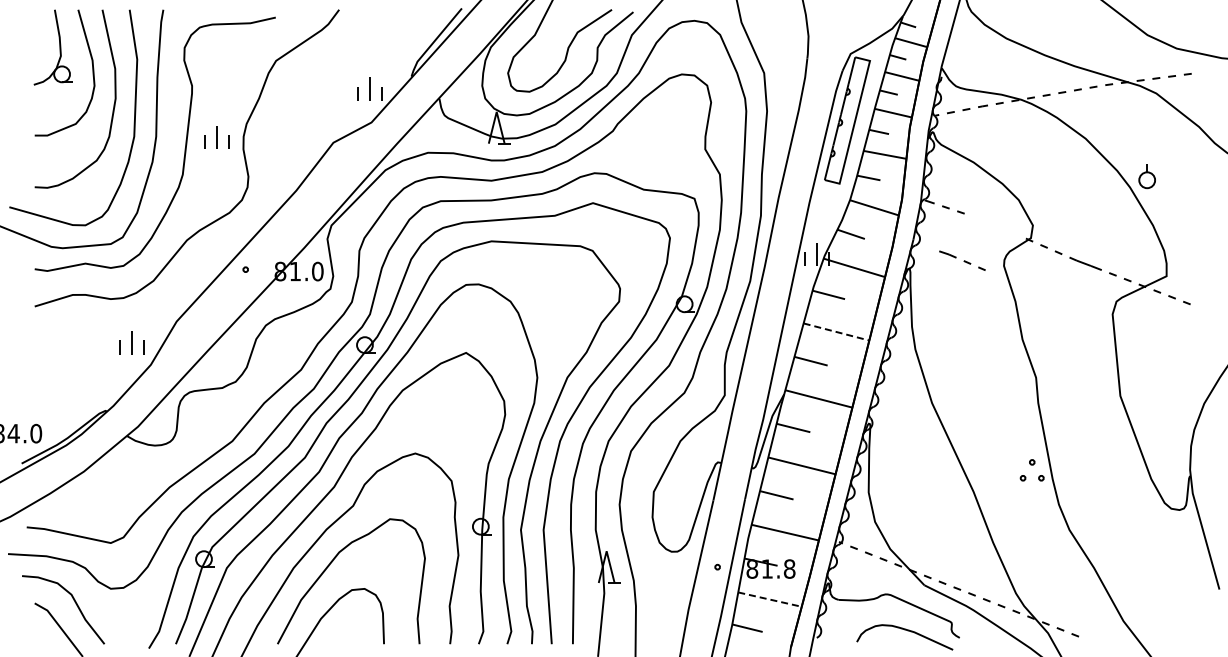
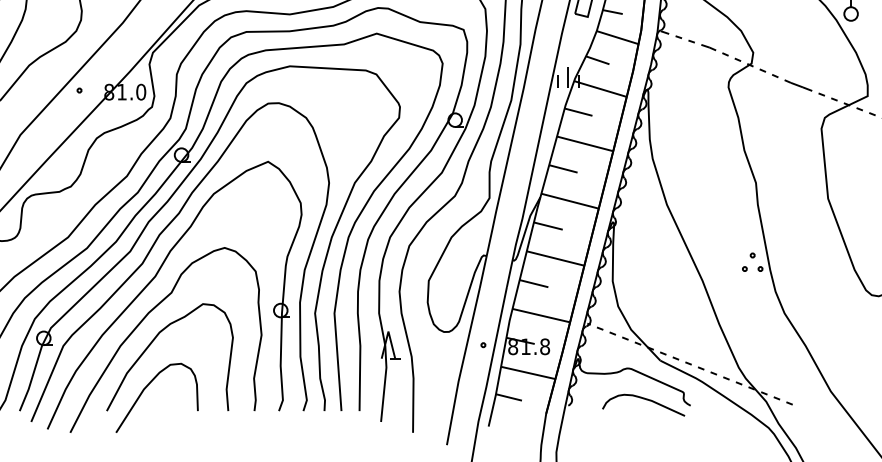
part: (962, 260) -> (721, 52), moved
line: (836, 332) -> (585, 144), dashed -> solid
line: (770, 599) -> (528, 372), dashed -> solid

